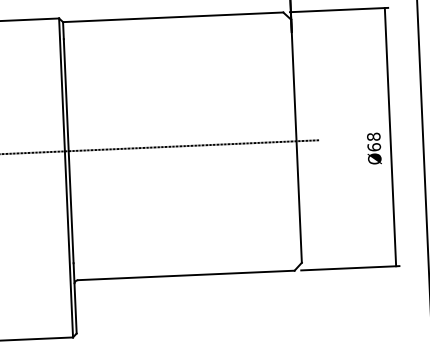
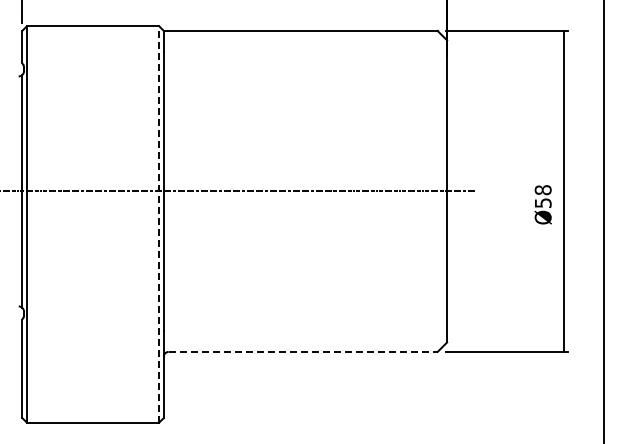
text: (373, 147) -> (542, 203), Ø68 -> Ø58
line: (66, 177) -> (159, 223), solid -> dashed
line: (186, 275) -> (303, 351), solid -> dashed

